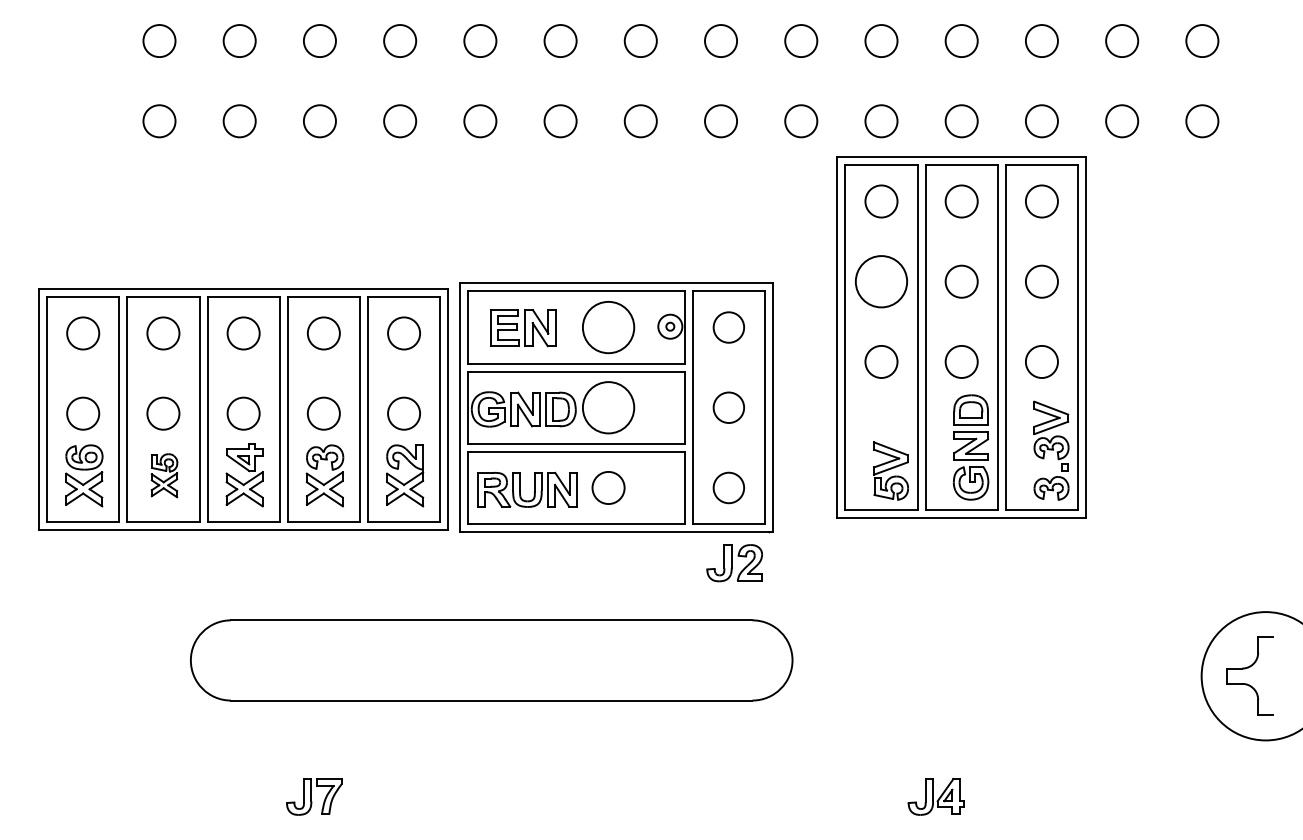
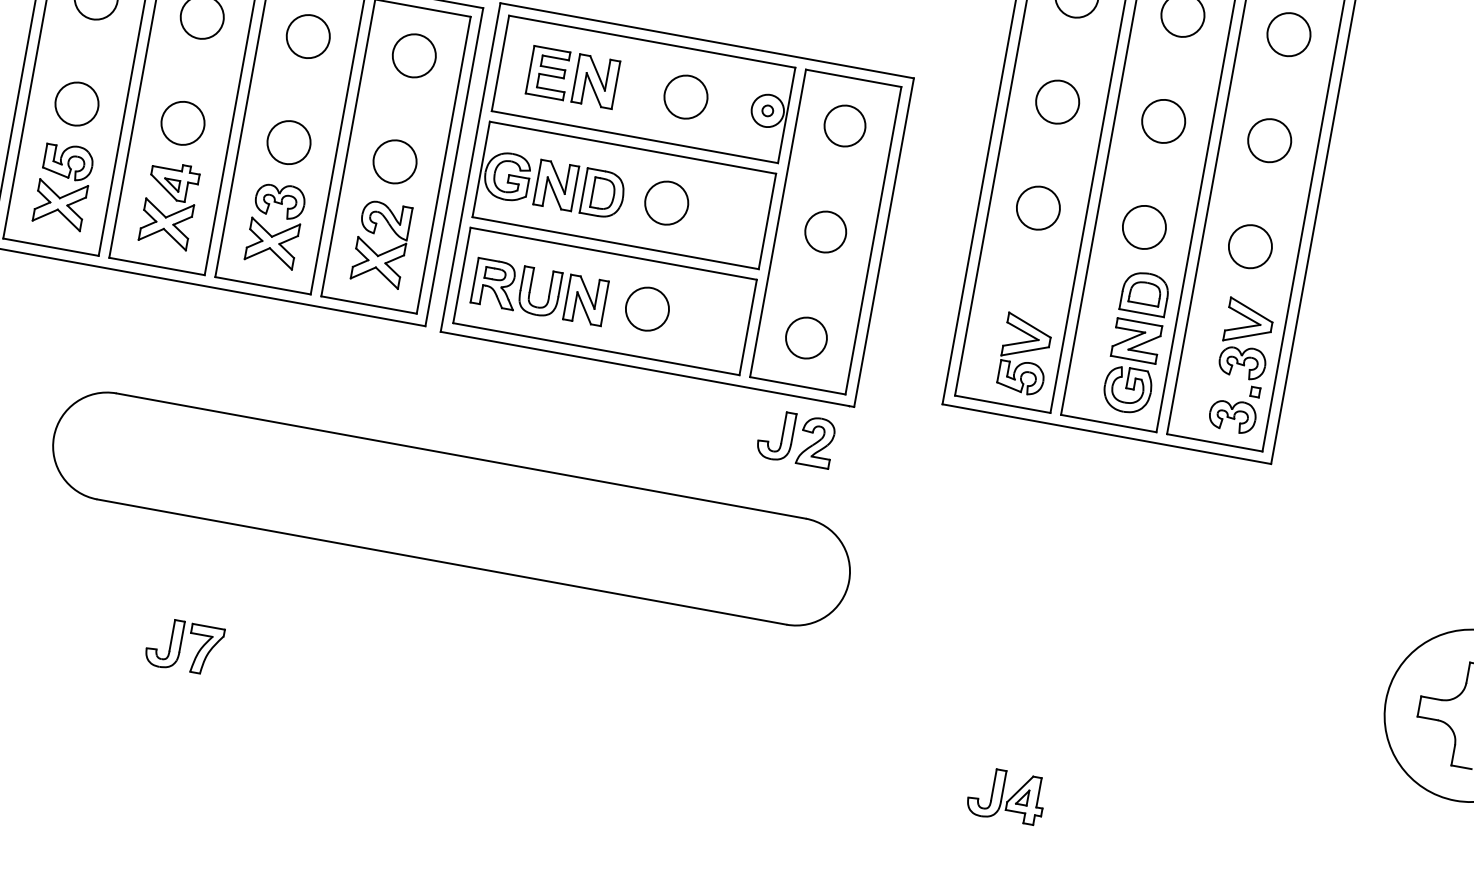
circle: (881, 281) -> (1057, 101), size x0.62
circle: (608, 327) -> (685, 97), size x0.62
circle: (608, 407) -> (666, 202), size x0.62
part: (164, 475) -> (63, 186), size x1.43

